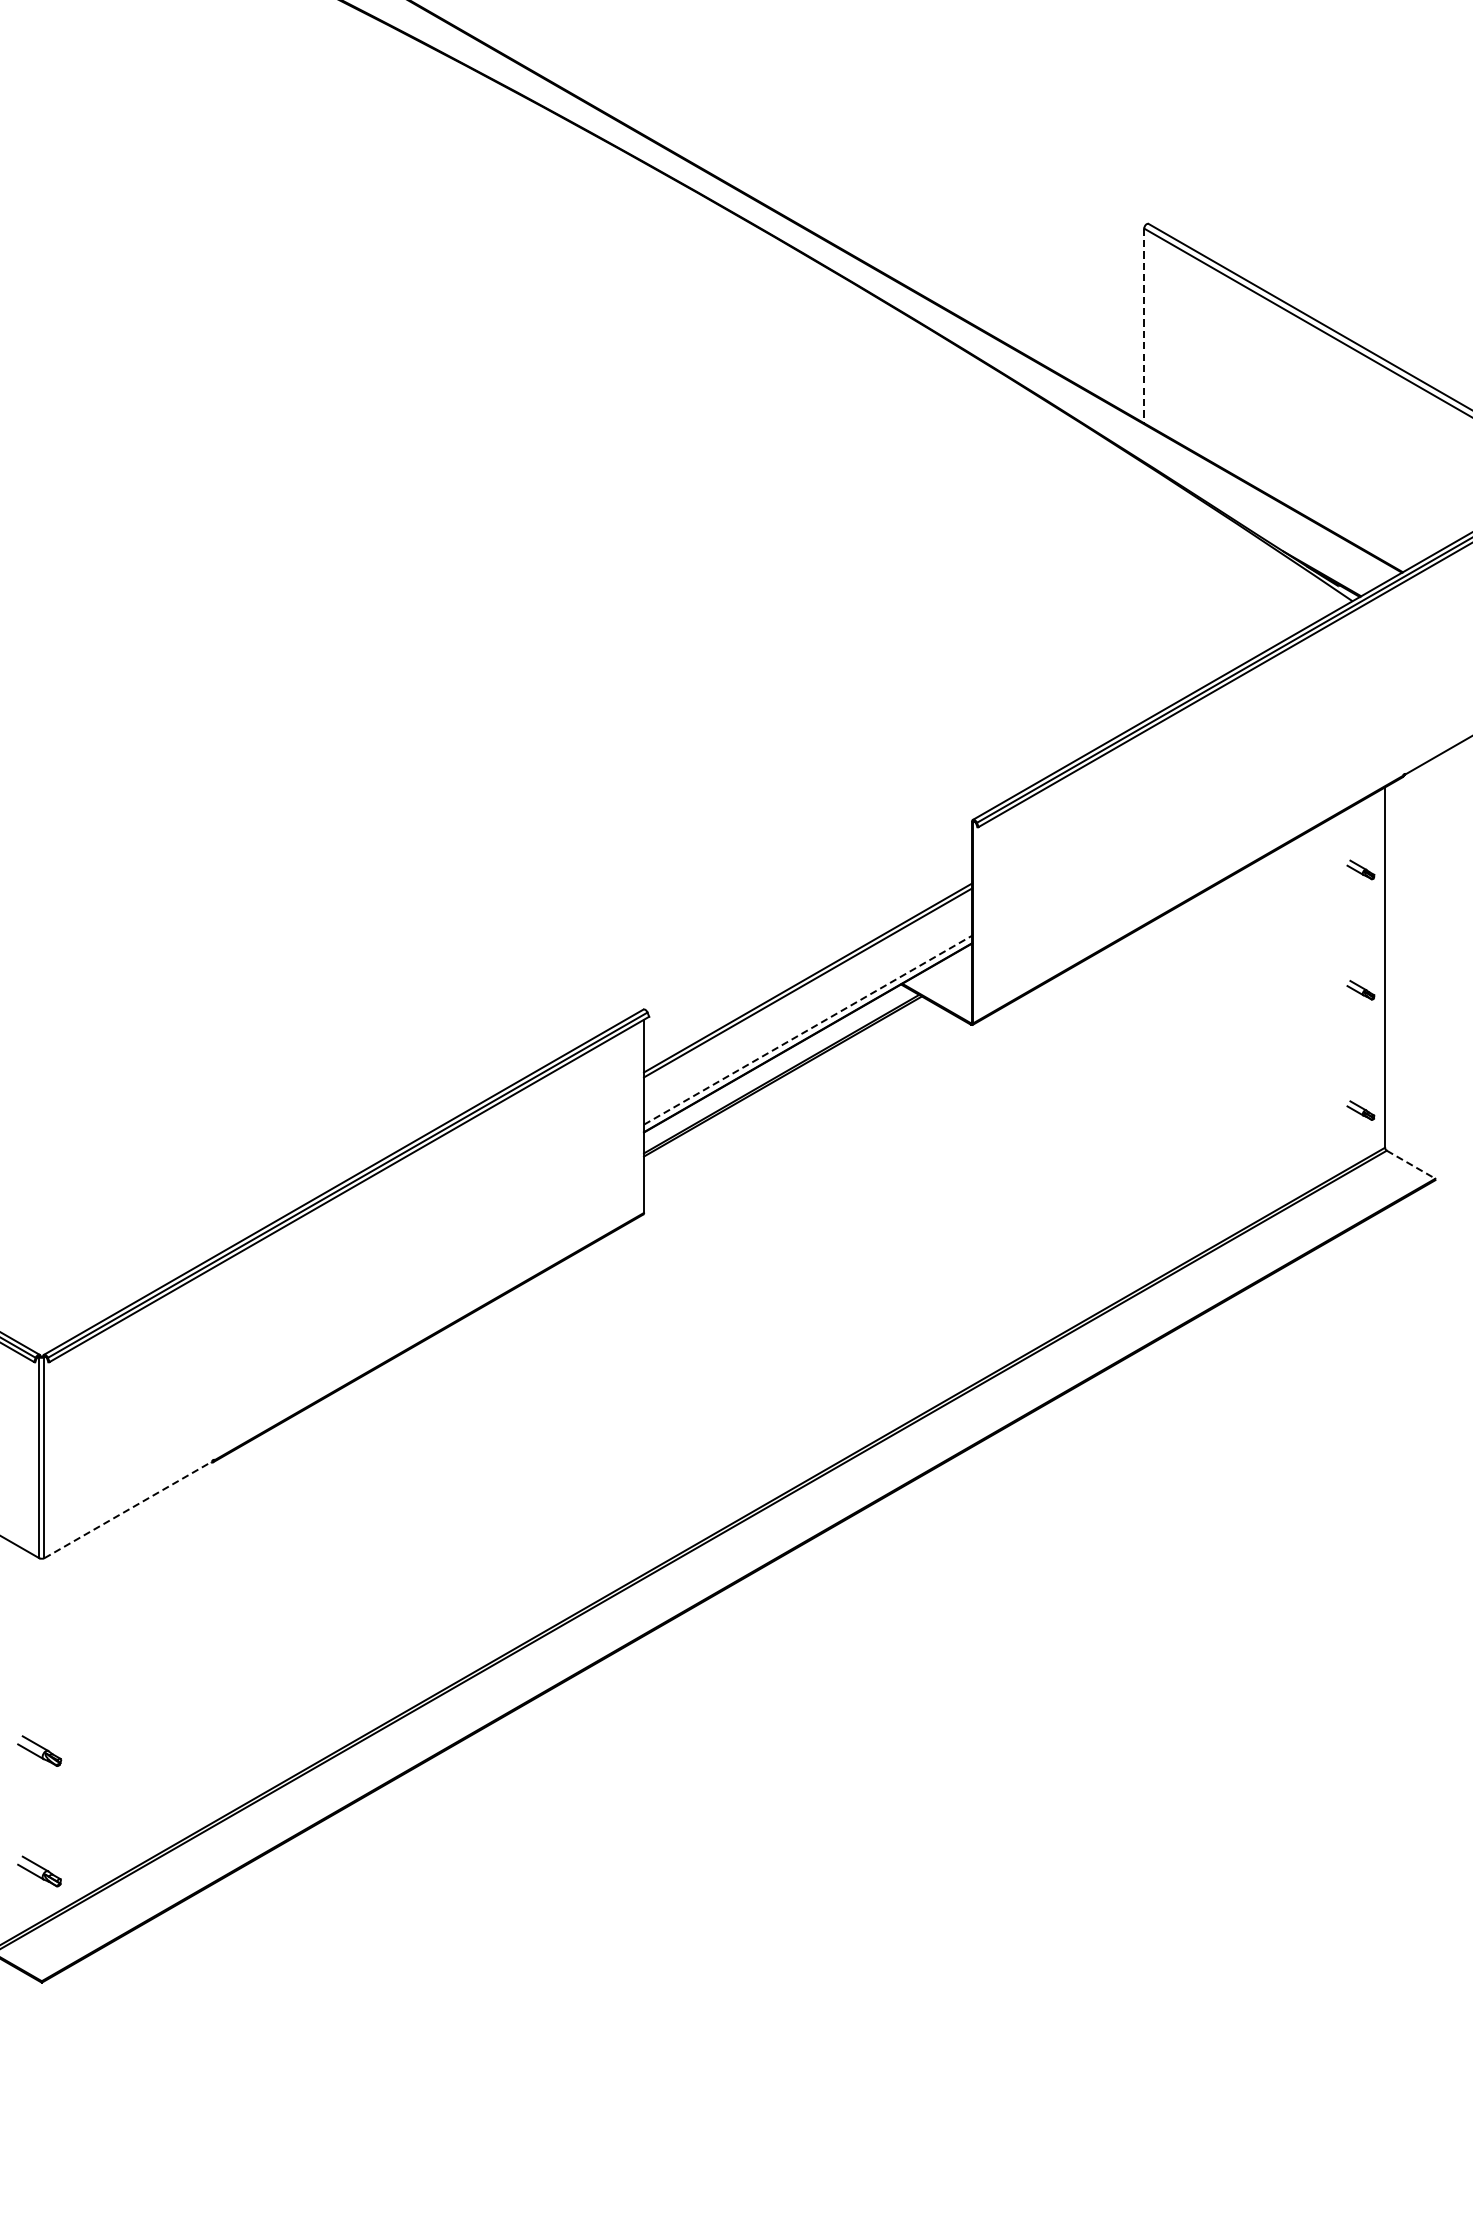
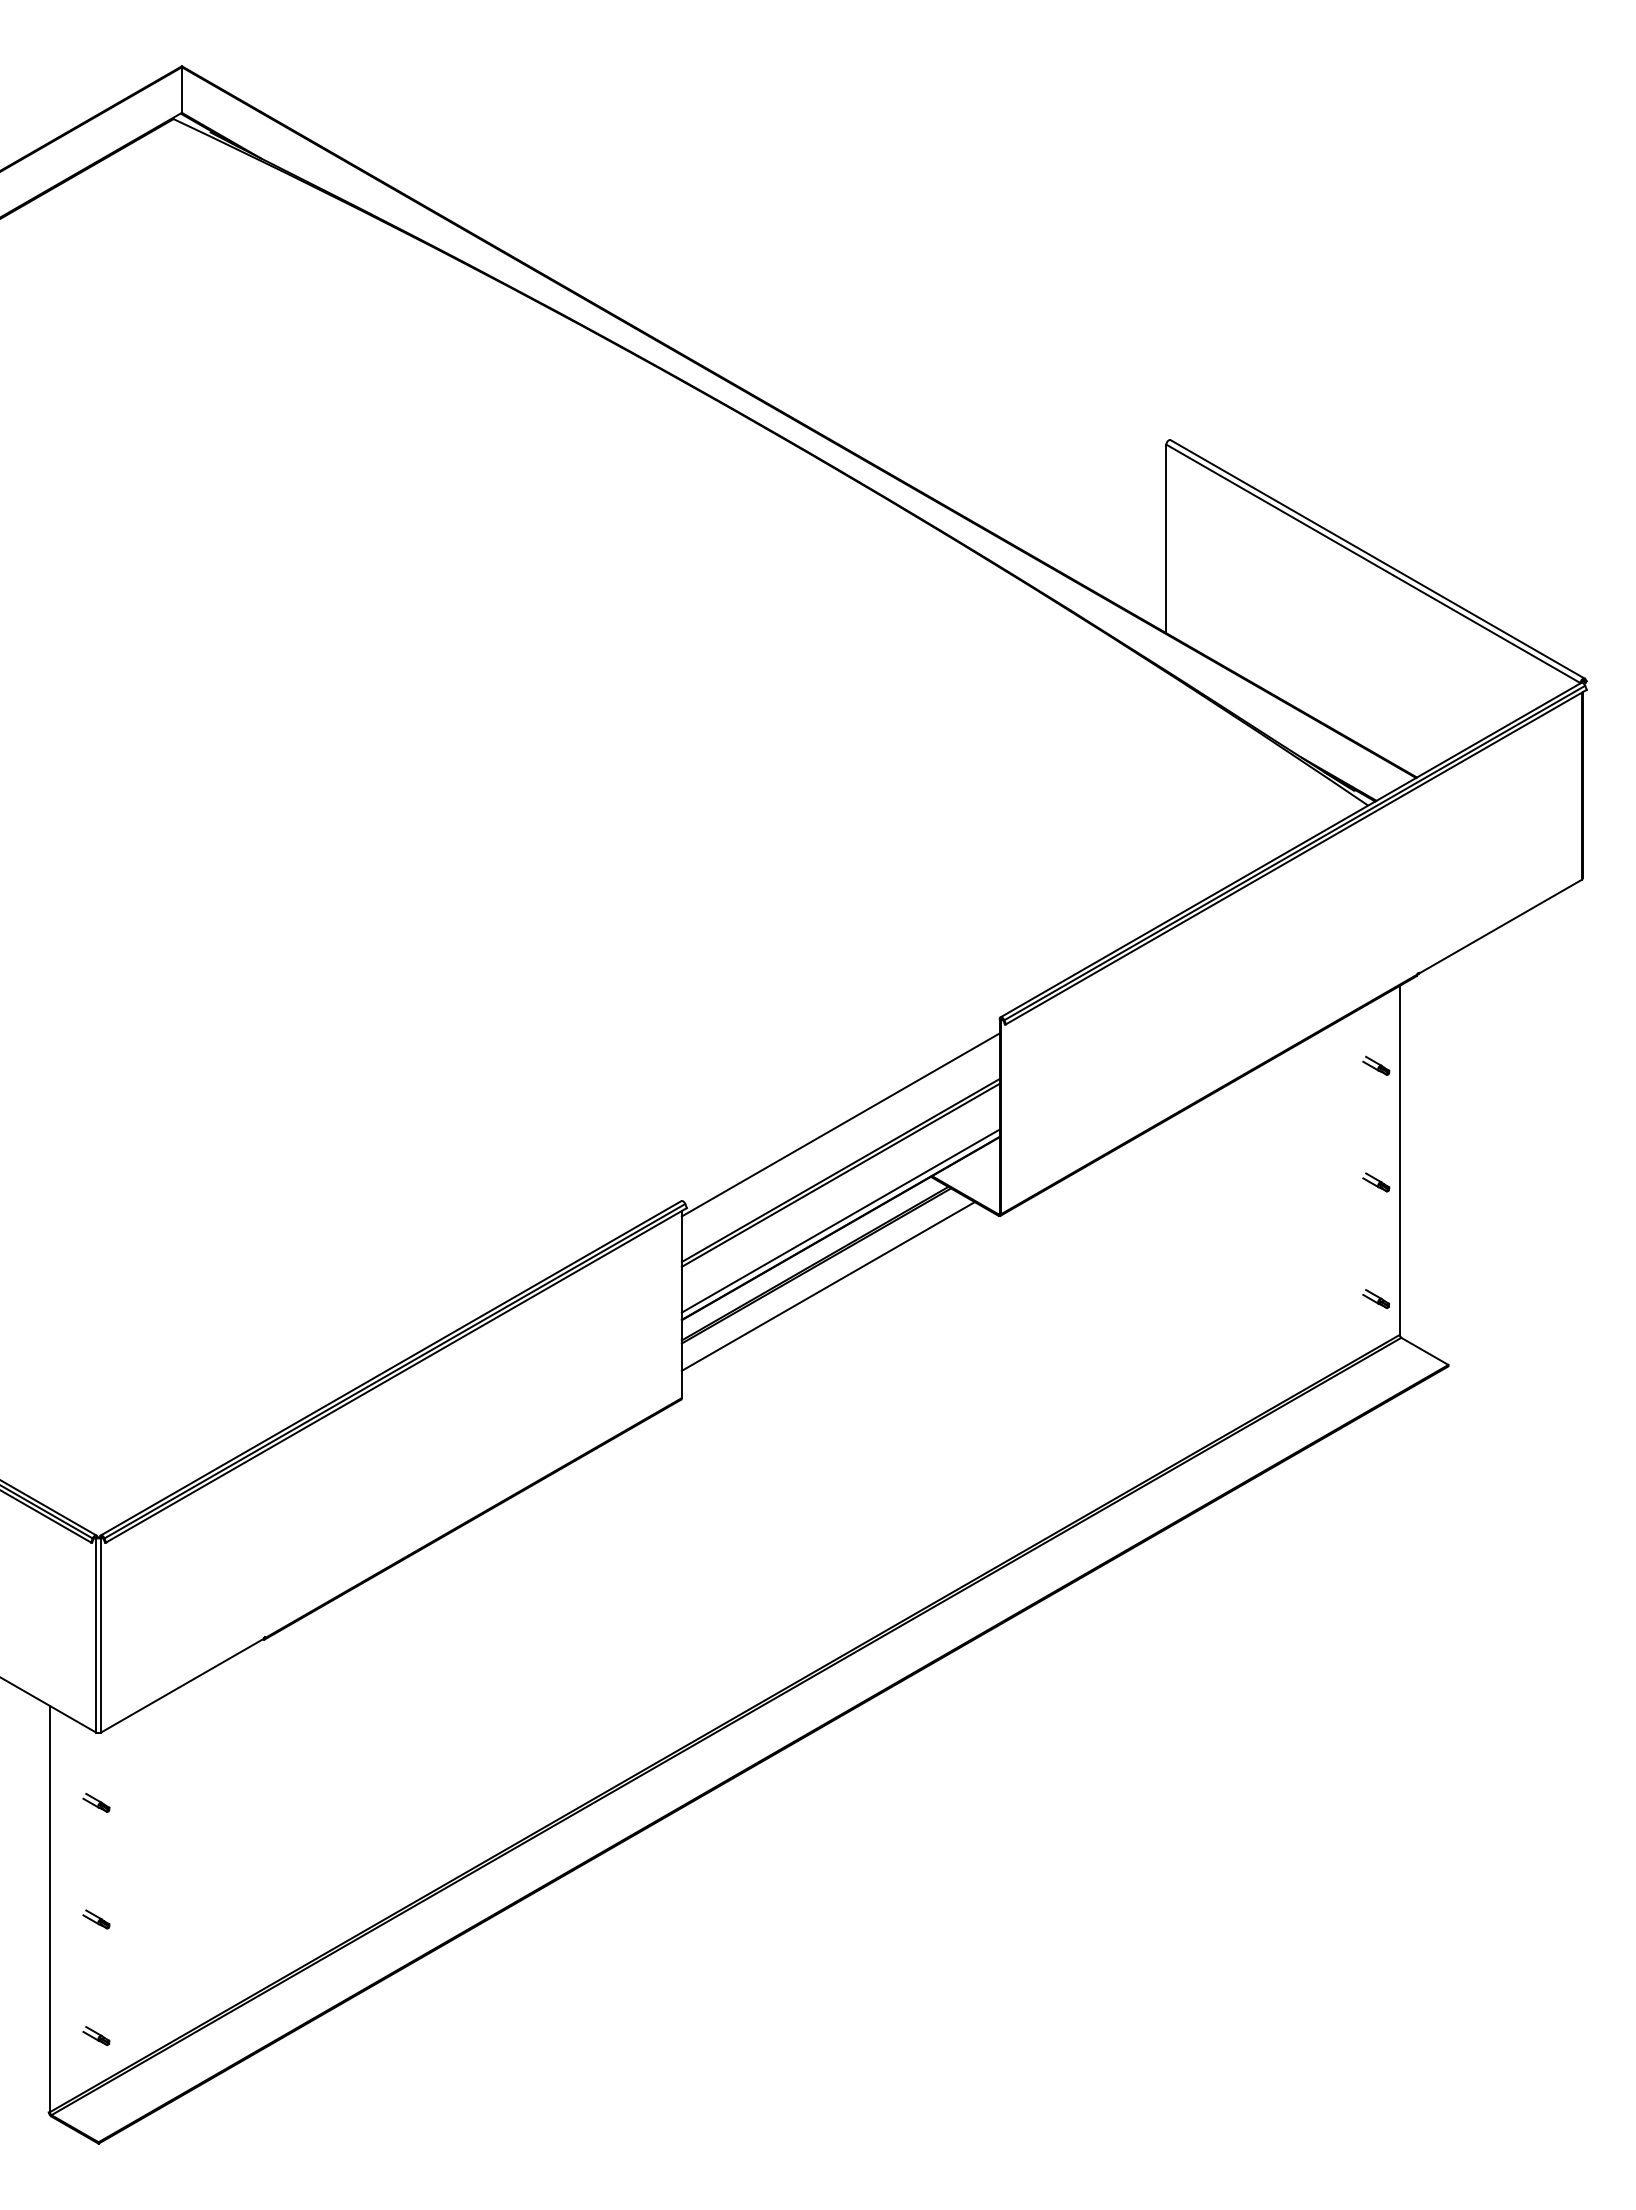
line: (1144, 326) -> (1166, 539), dashed -> solid
line: (807, 930) -> (840, 1124), added
line: (808, 1029) -> (841, 1220), dashed -> solid
line: (794, 1097) -> (827, 1286), added
line: (1411, 1164) -> (1425, 1351), dashed -> solid
line: (128, 1509) -> (182, 1685), dashed -> solid
part: (39, 1630) -> (96, 1802), added
part: (39, 1751) -> (96, 1919), size x0.62
part: (39, 1870) -> (96, 2035), size x0.62

